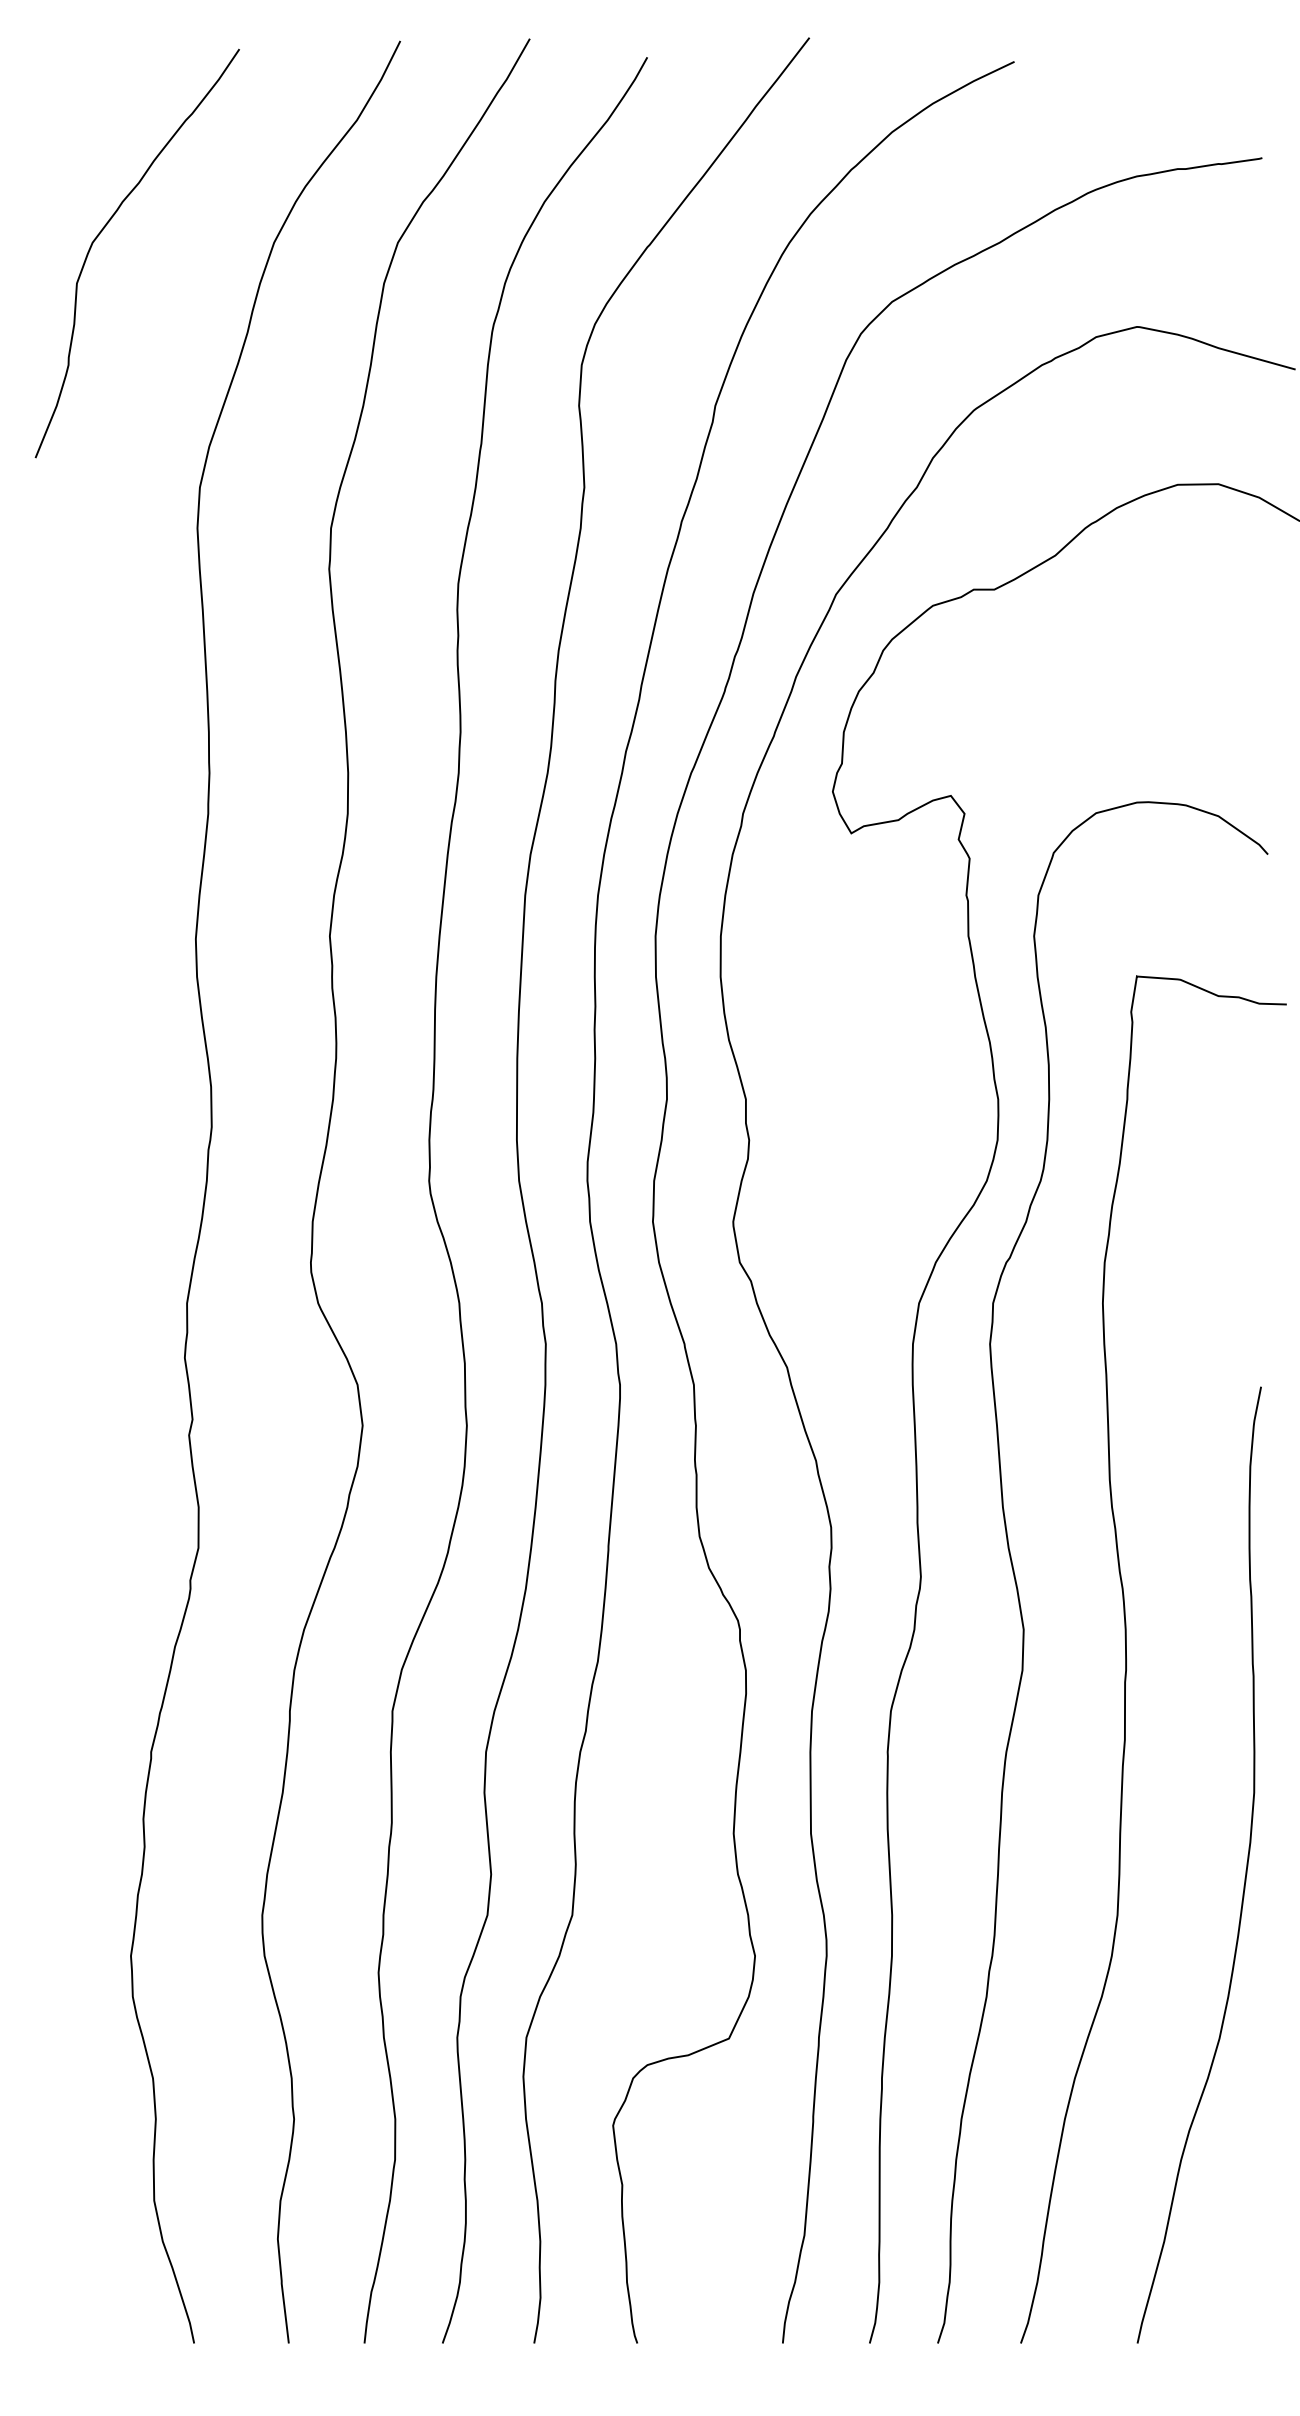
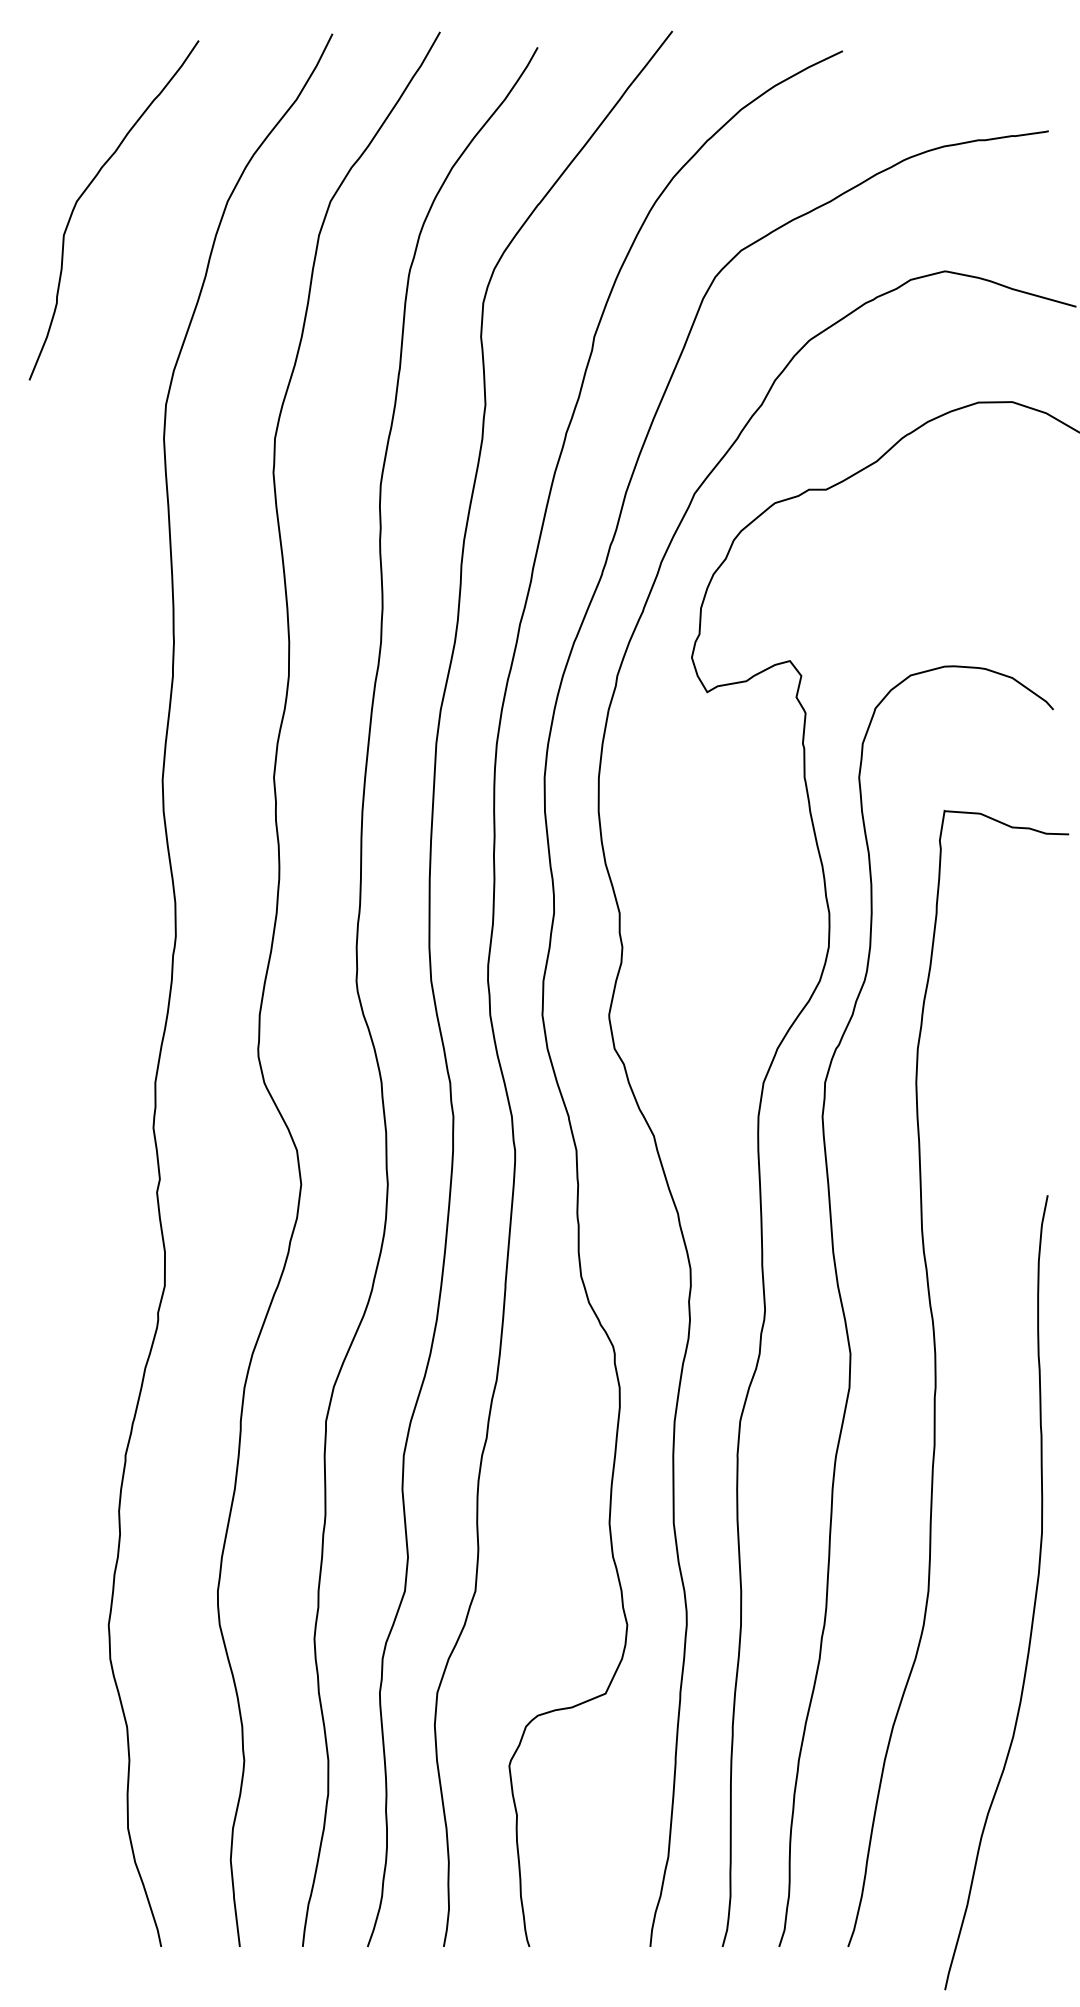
curve: (1245, 1870) -> (1034, 1597), moved

